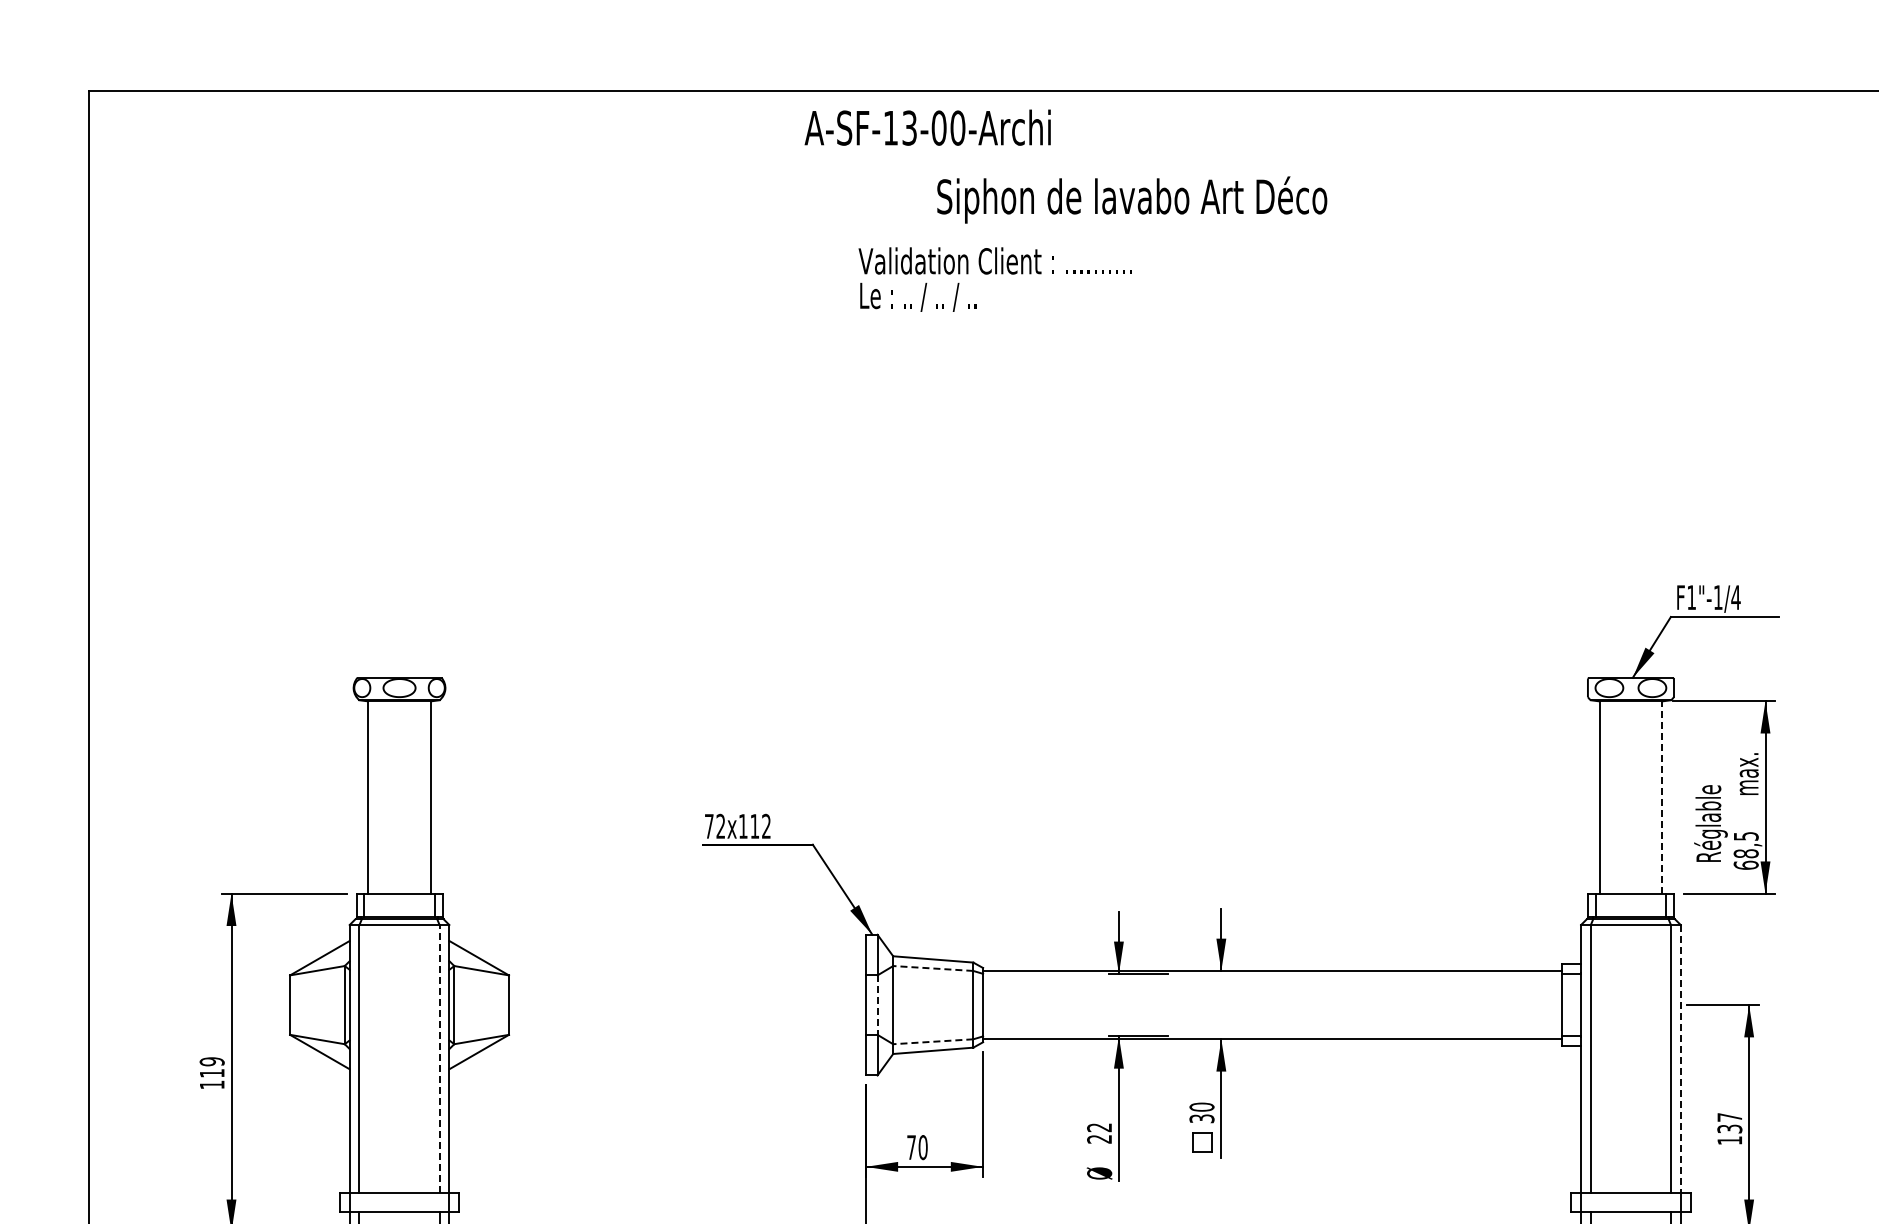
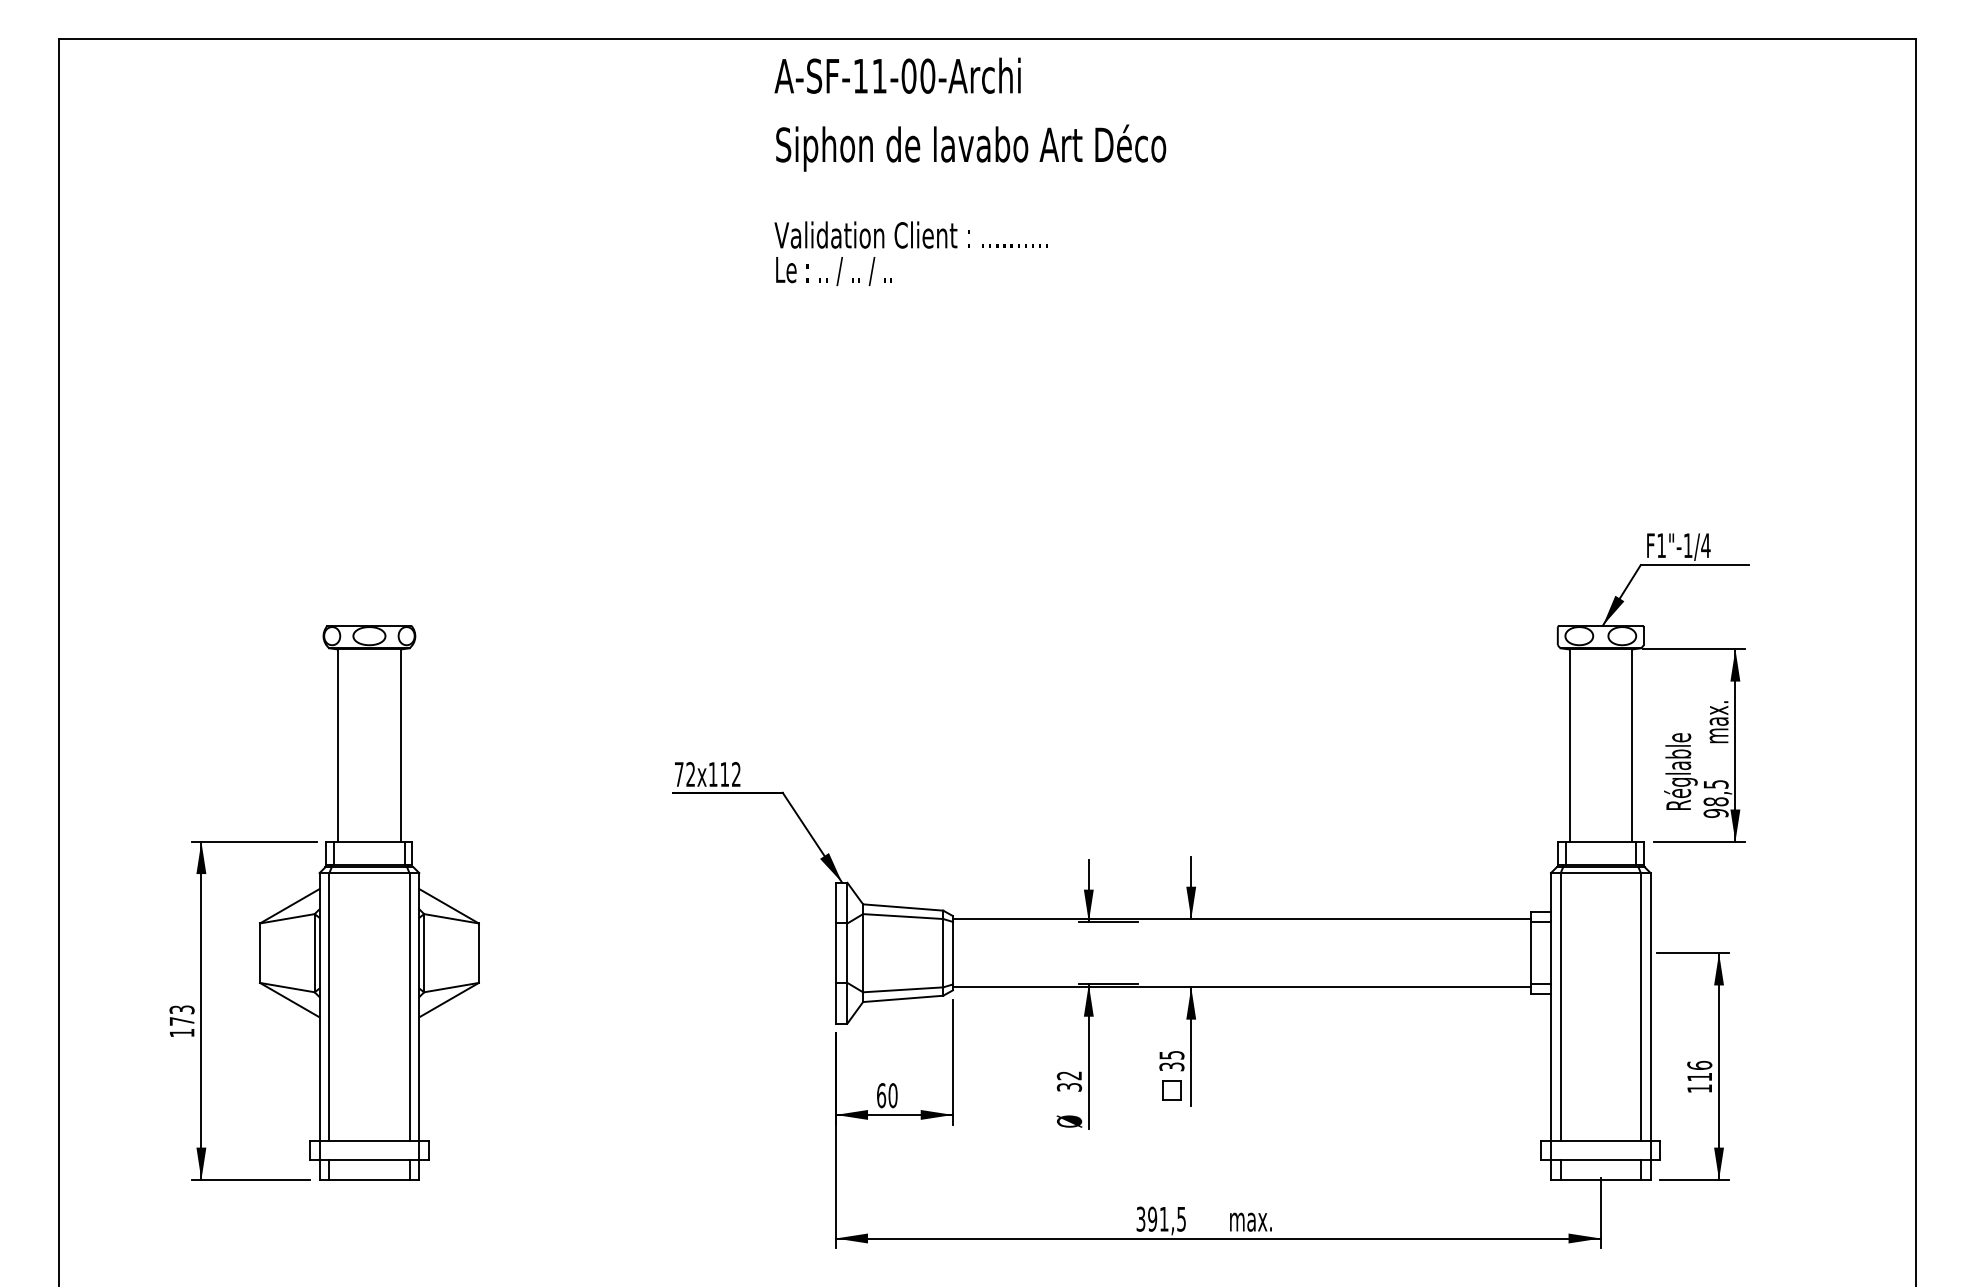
text: (909, 127) -> (879, 75), A-SF-13-00-Archi -> A-SF-11-00-Archi
text: (1132, 199) -> (971, 147), moved
text: (994, 279) -> (910, 253), moved
line: (1662, 797) -> (1632, 745), dashed -> solid
text: (1745, 864) -> (1715, 812), 68,5 -> 98,5
line: (932, 968) -> (902, 916), dashed -> solid
line: (877, 1005) -> (847, 953), dashed -> solid
line: (932, 1041) -> (902, 989), dashed -> solid
line: (439, 1058) -> (409, 1006), dashed -> solid
line: (1680, 1058) -> (1650, 1006), dashed -> solid
text: (211, 1067) -> (181, 1015), 119 -> 173
text: (1201, 1106) -> (1171, 1054), 30 -> 35
text: (1729, 1122) -> (1699, 1070), 137 -> 116
text: (1099, 1139) -> (1069, 1087), 22 -> 32
text: (911, 1147) -> (881, 1095), 70 -> 60

